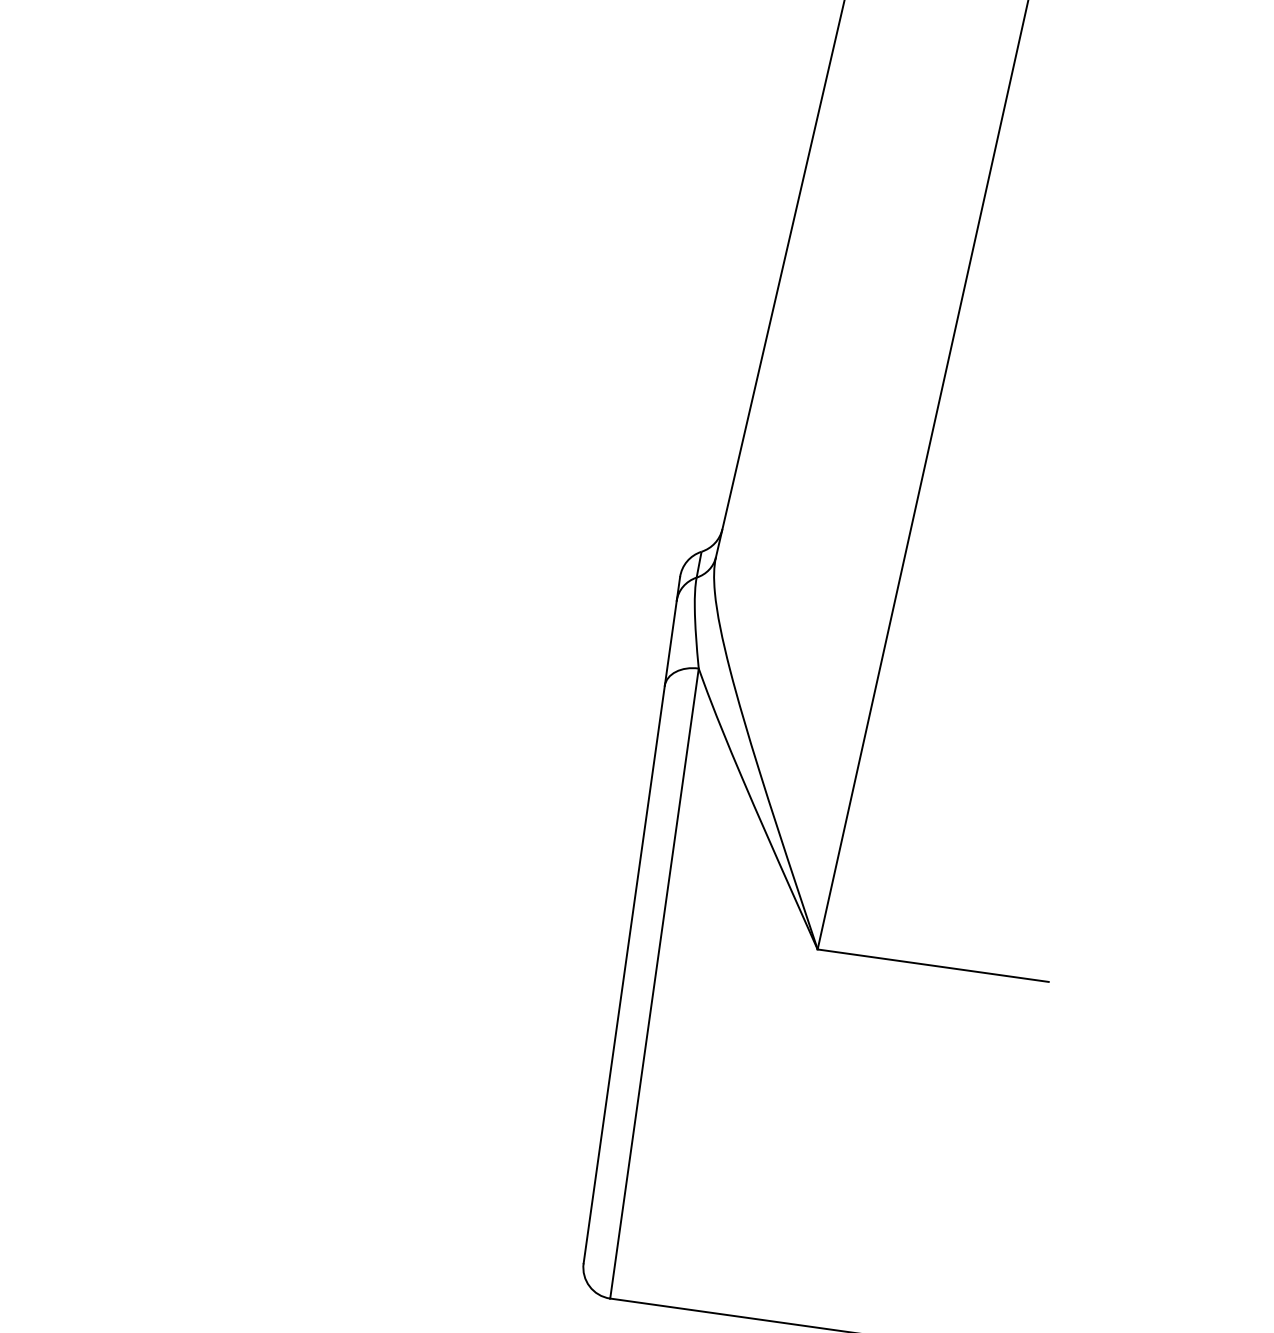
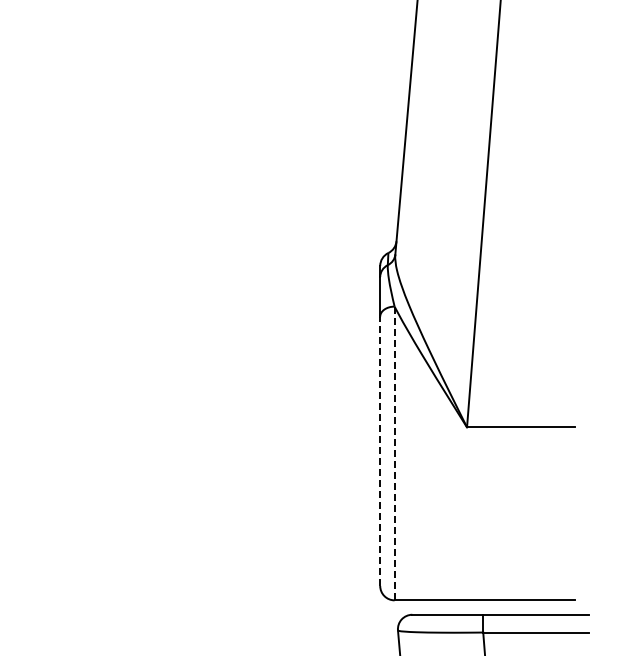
line: (624, 975) -> (380, 451), solid -> dashed
line: (654, 983) -> (394, 453), solid -> dashed

